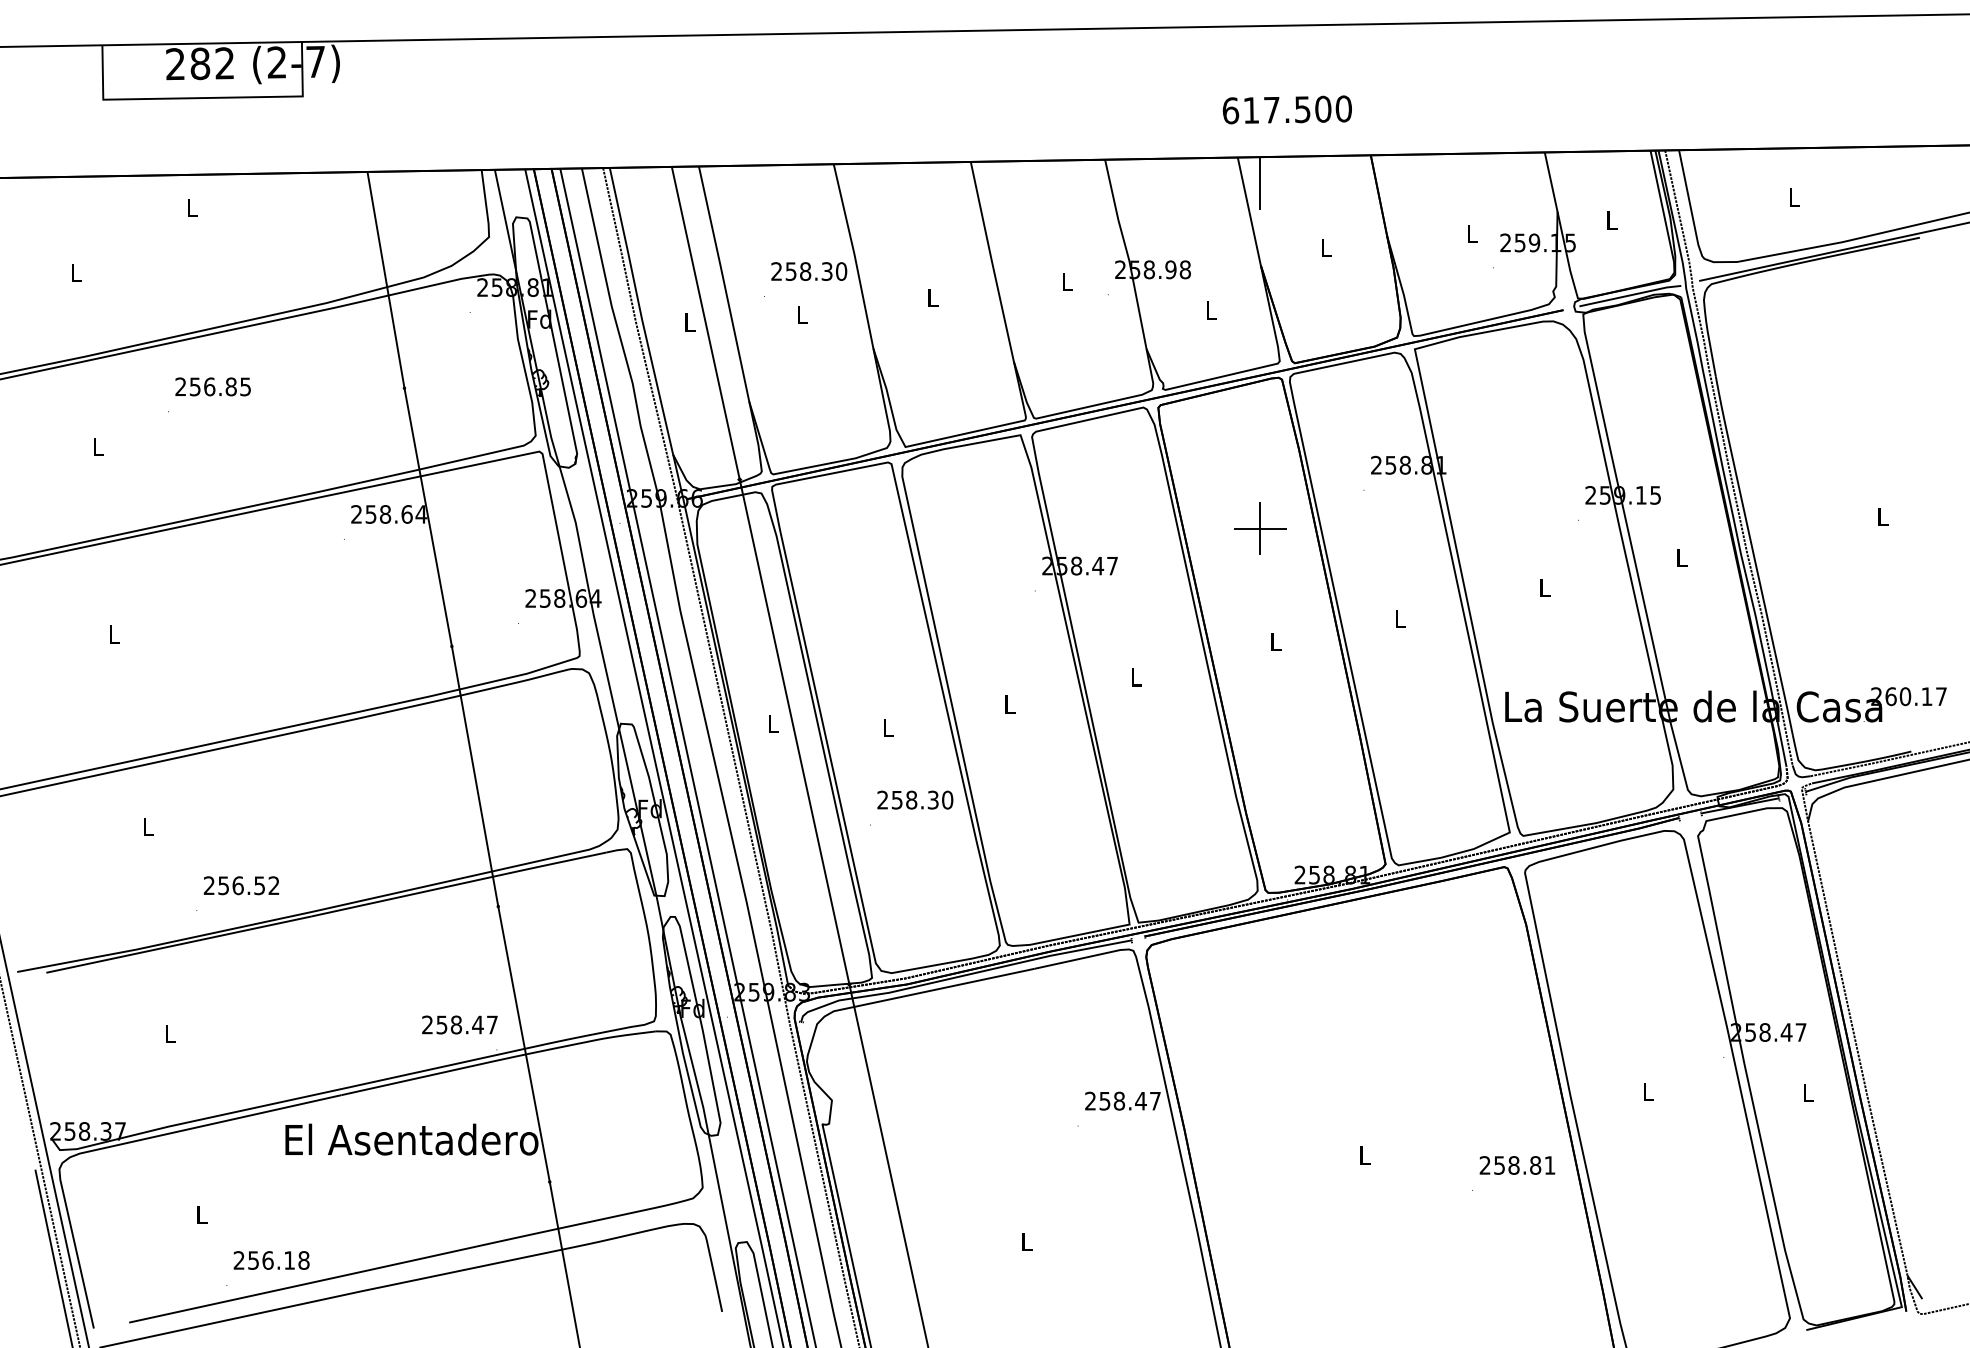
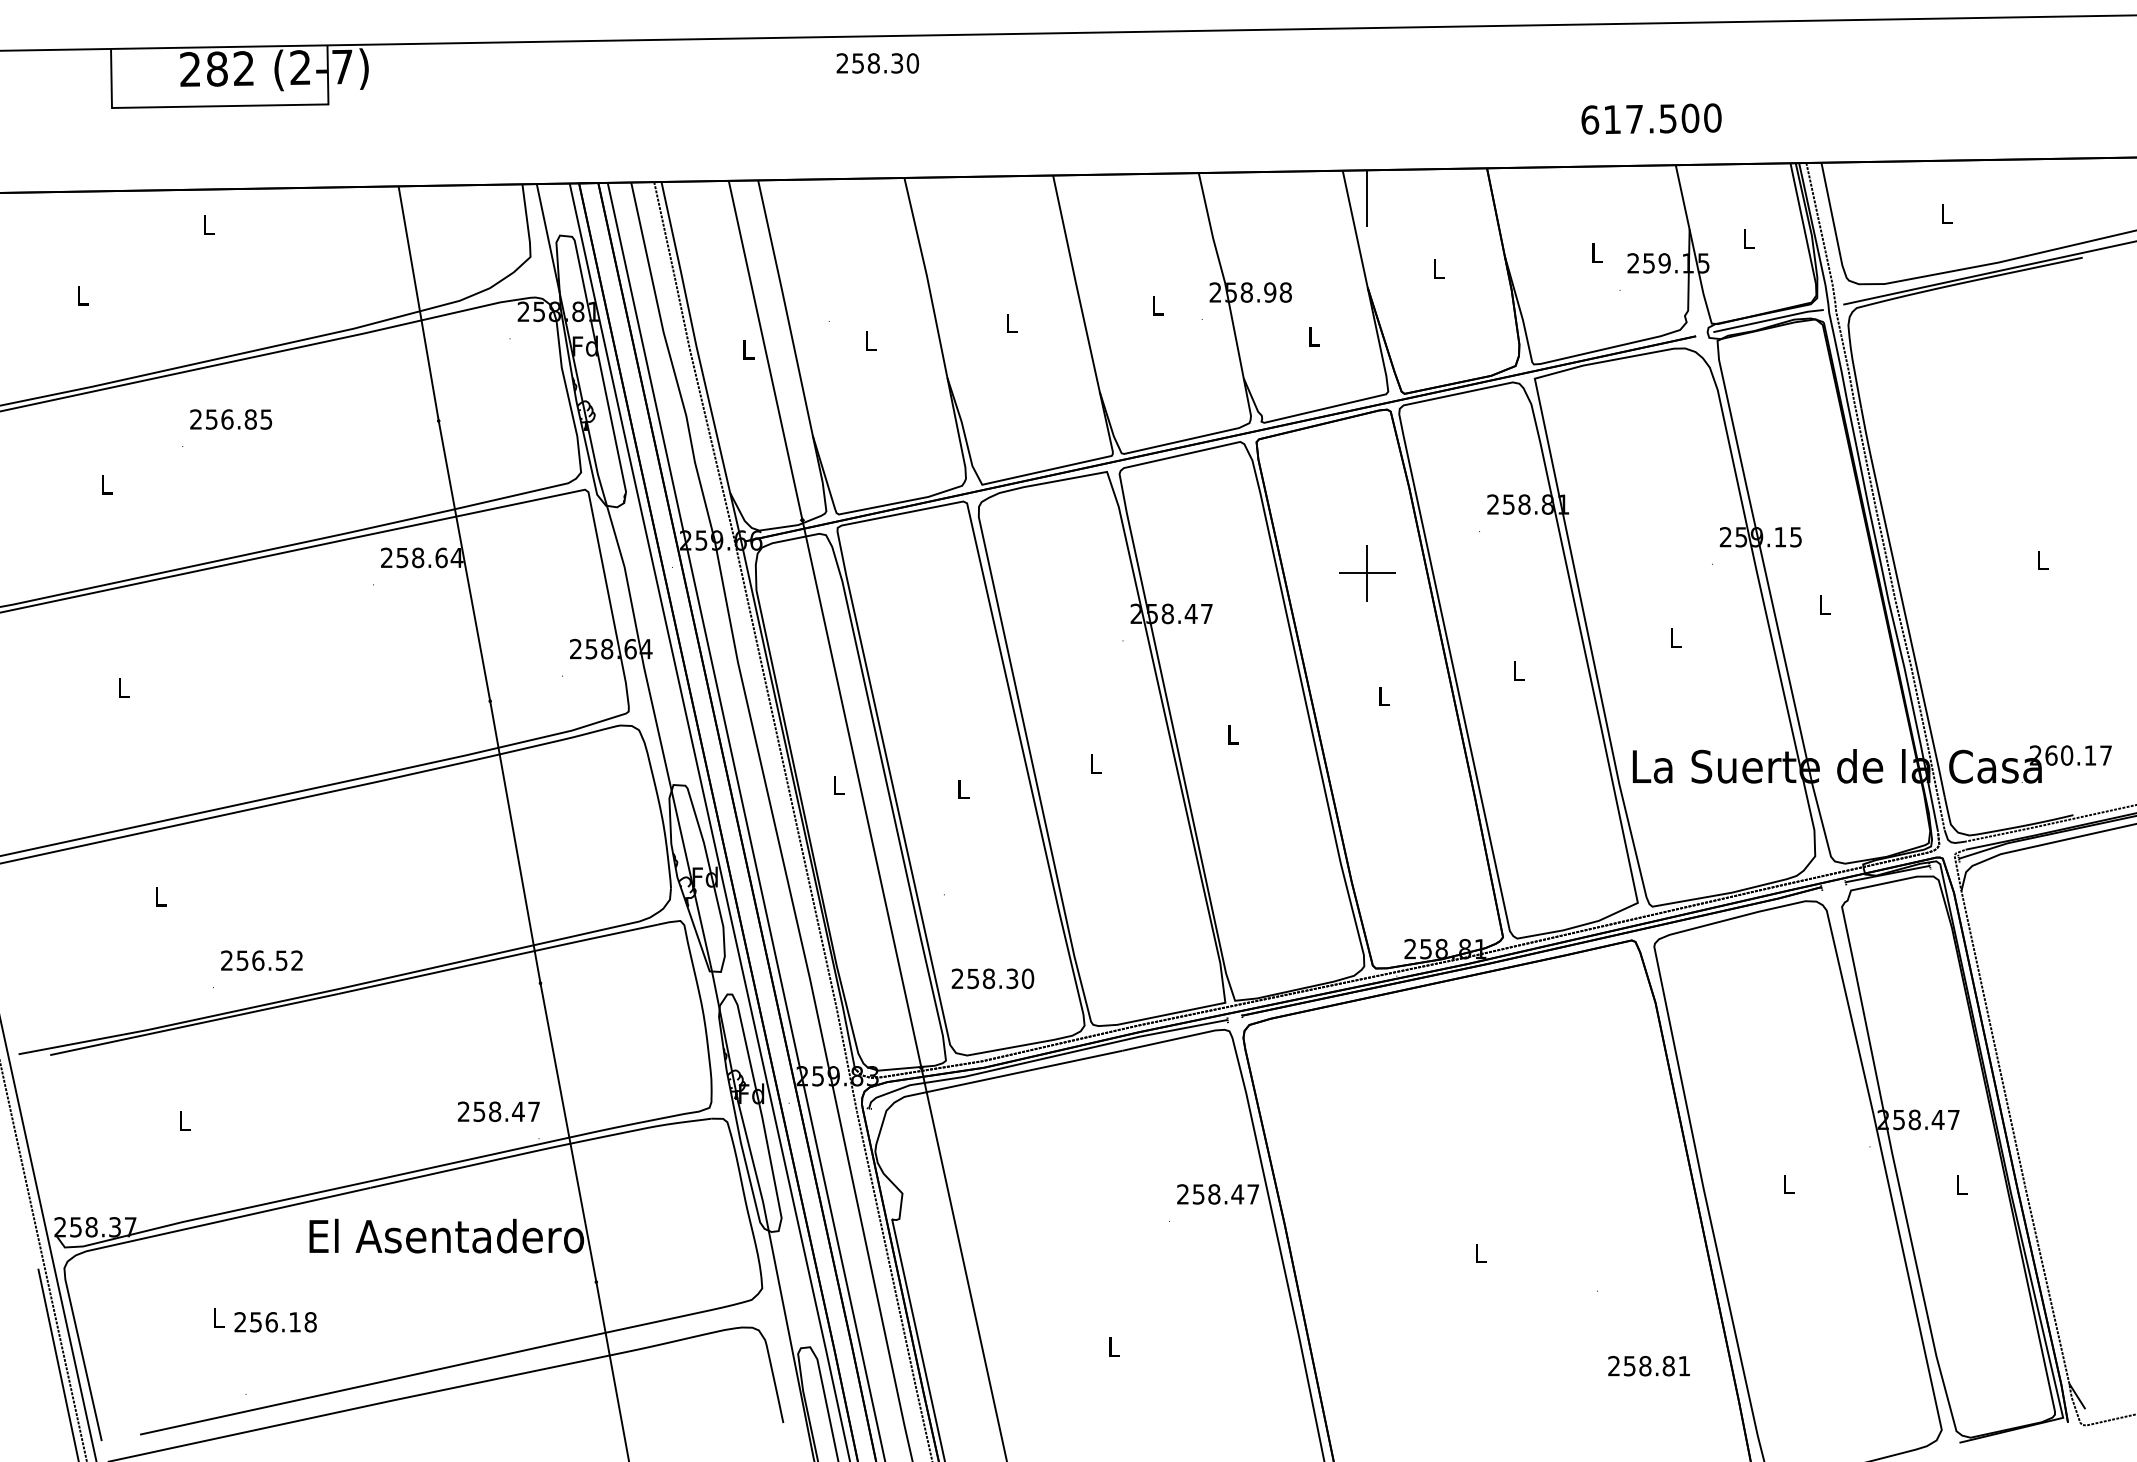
text: (1287, 109) -> (1651, 118), moved
text: (808, 271) -> (877, 63), moved
text: (914, 799) -> (992, 978), moved
text: (1516, 1165) -> (1648, 1366), moved
text: (271, 1260) -> (275, 1322), moved

